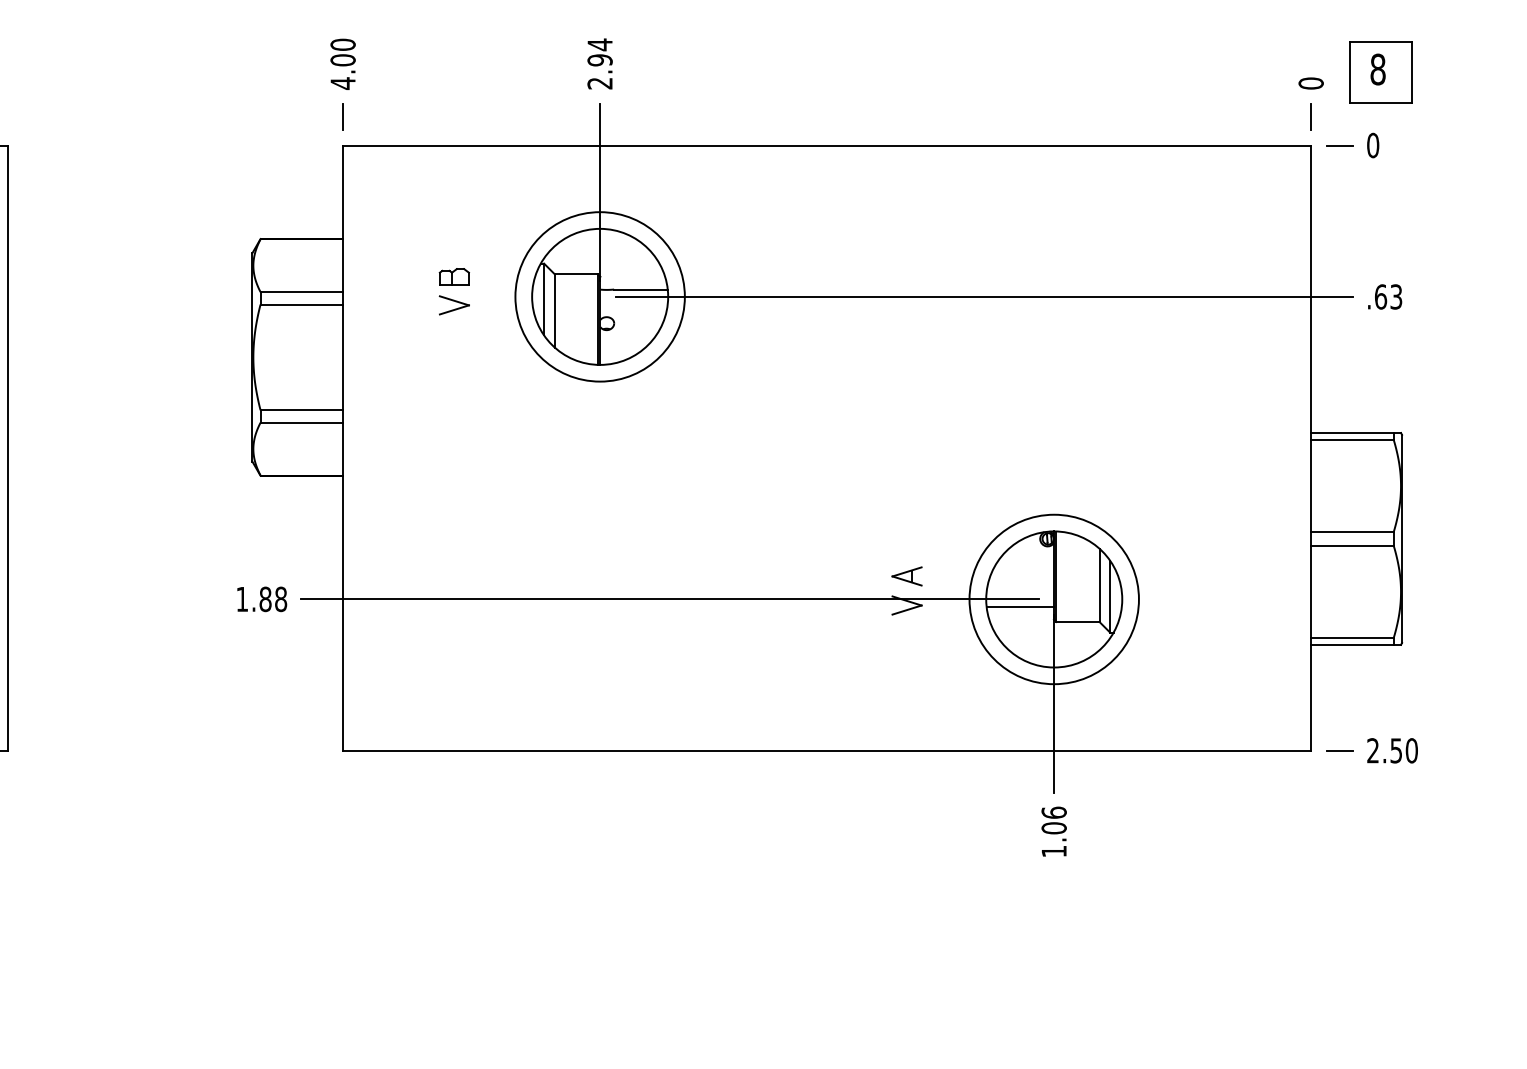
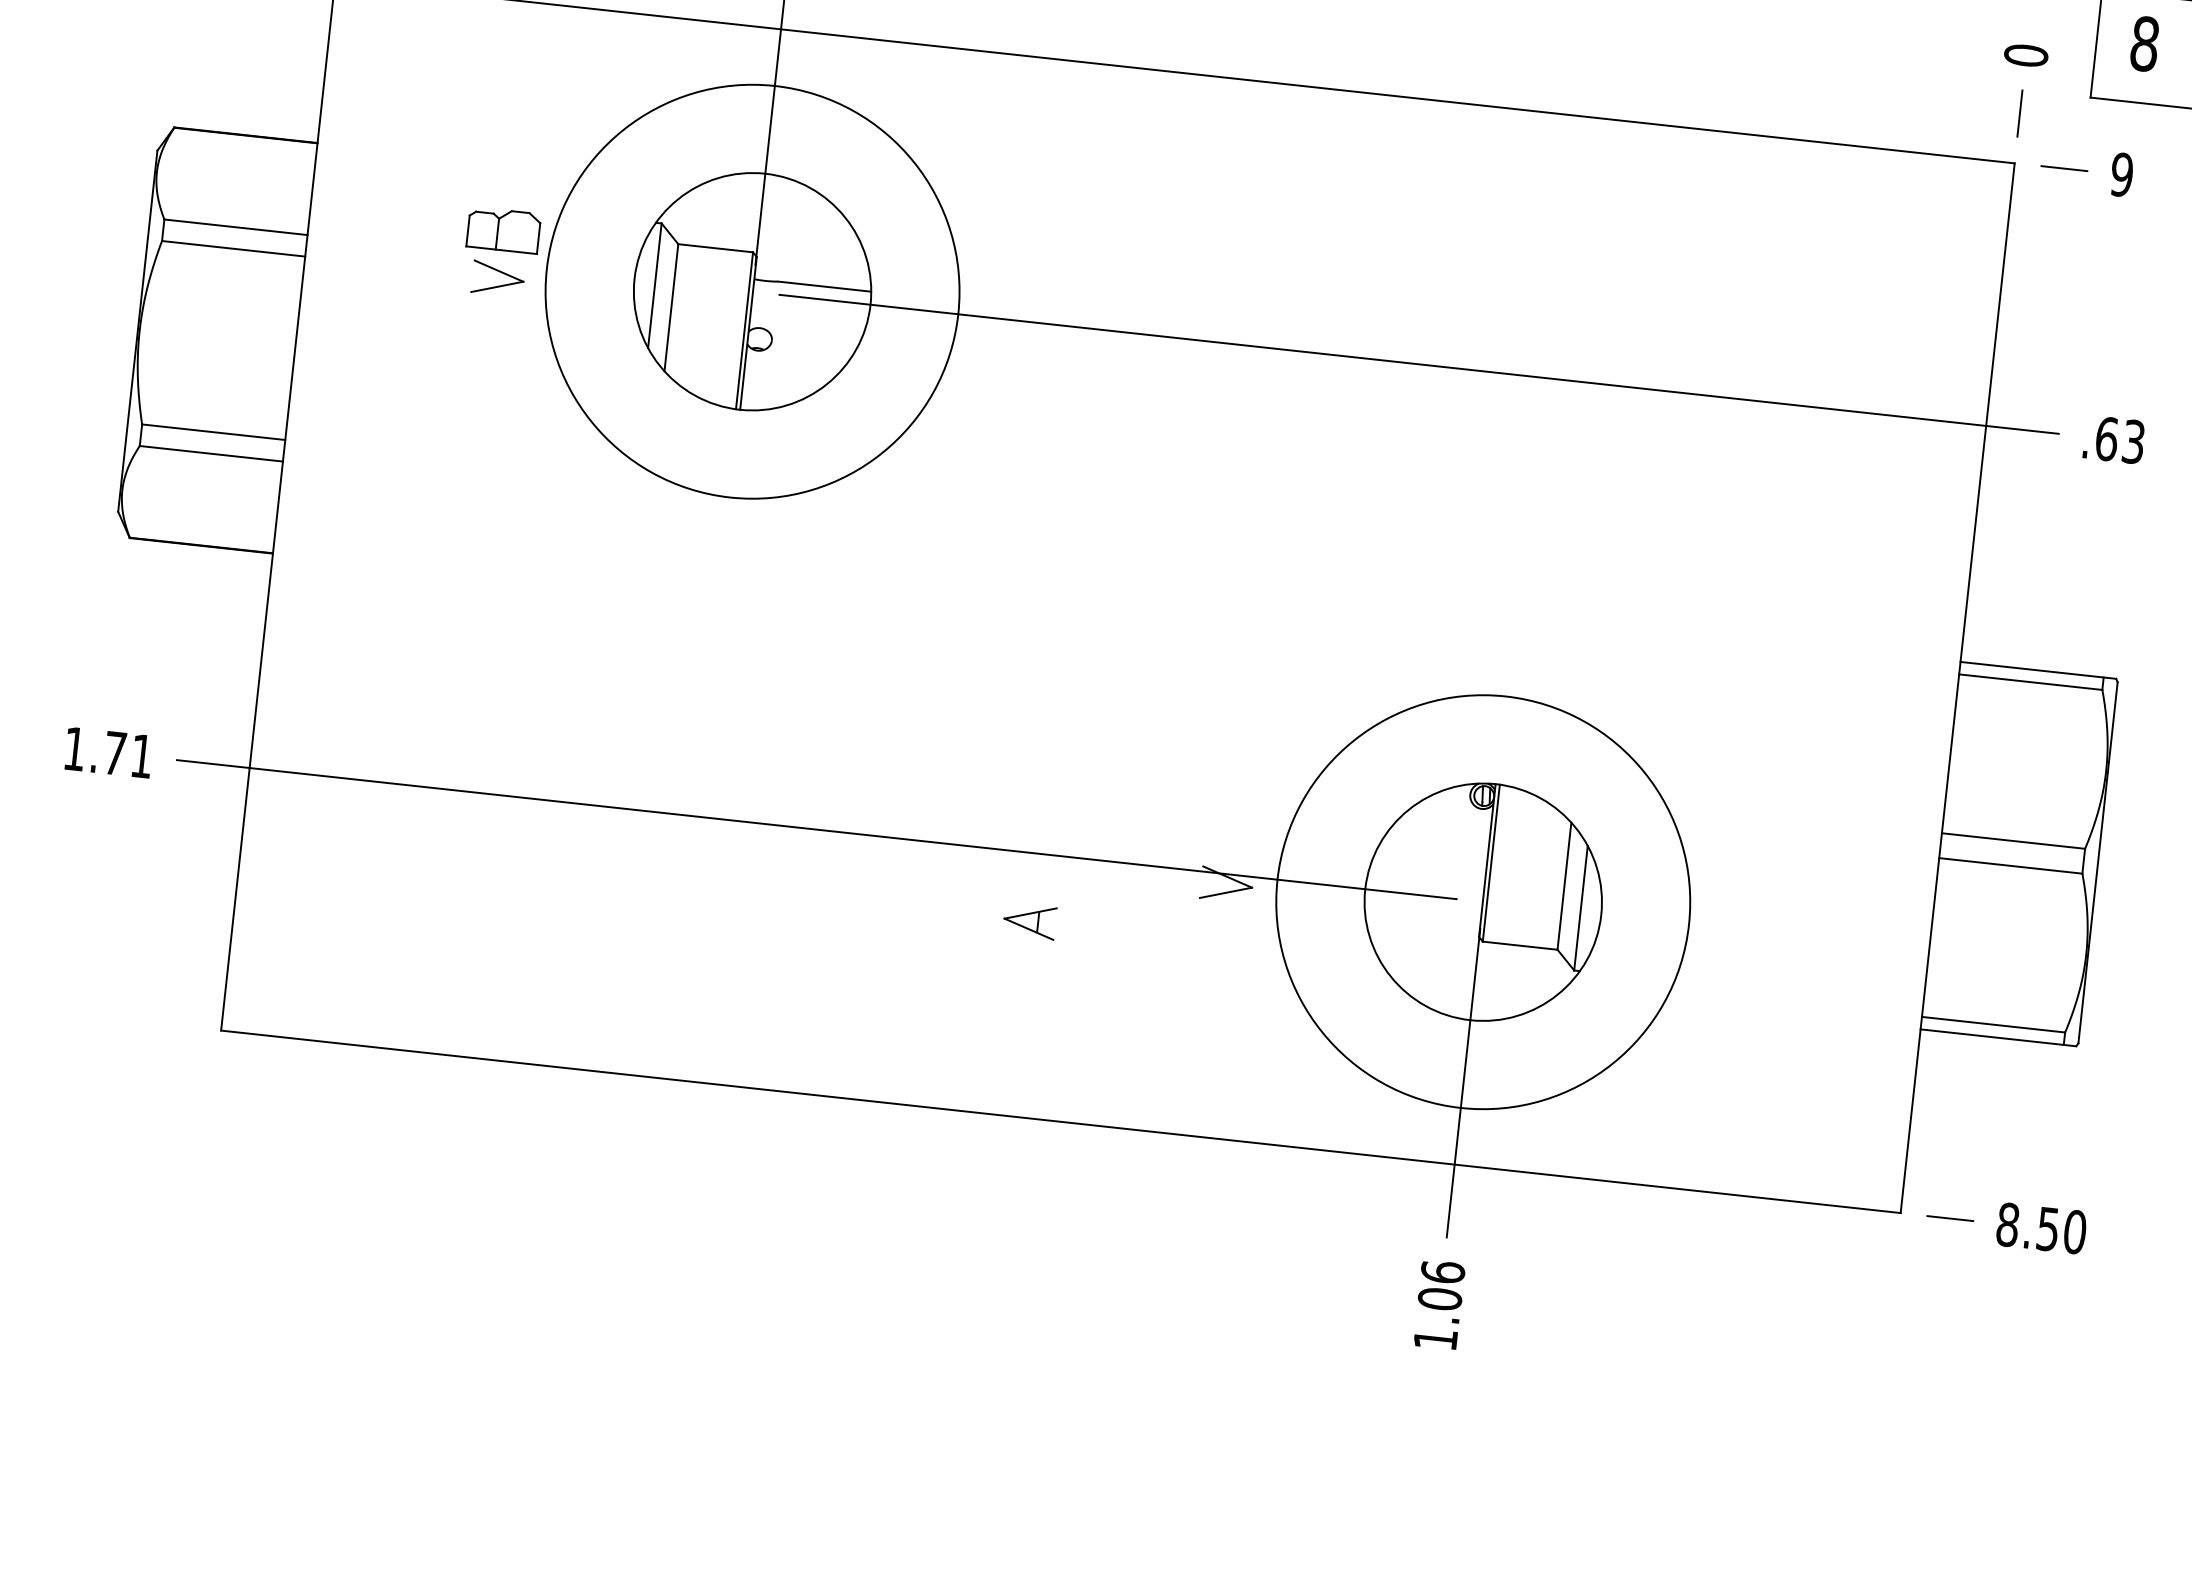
text: (1373, 145) -> (2122, 174), 0 -> 9
part: (453, 276) -> (502, 228), size x1.4
circle: (599, 296) -> (751, 290), size x1.4
part: (906, 576) -> (1028, 921), moved
text: (273, 599) -> (128, 755), 1.88 -> 1.71
circle: (1053, 599) -> (1481, 902), size x1.4
line: (1020, 606) -> (1423, 908), removed
text: (1373, 750) -> (2008, 1224), 2.50 -> 8.50

